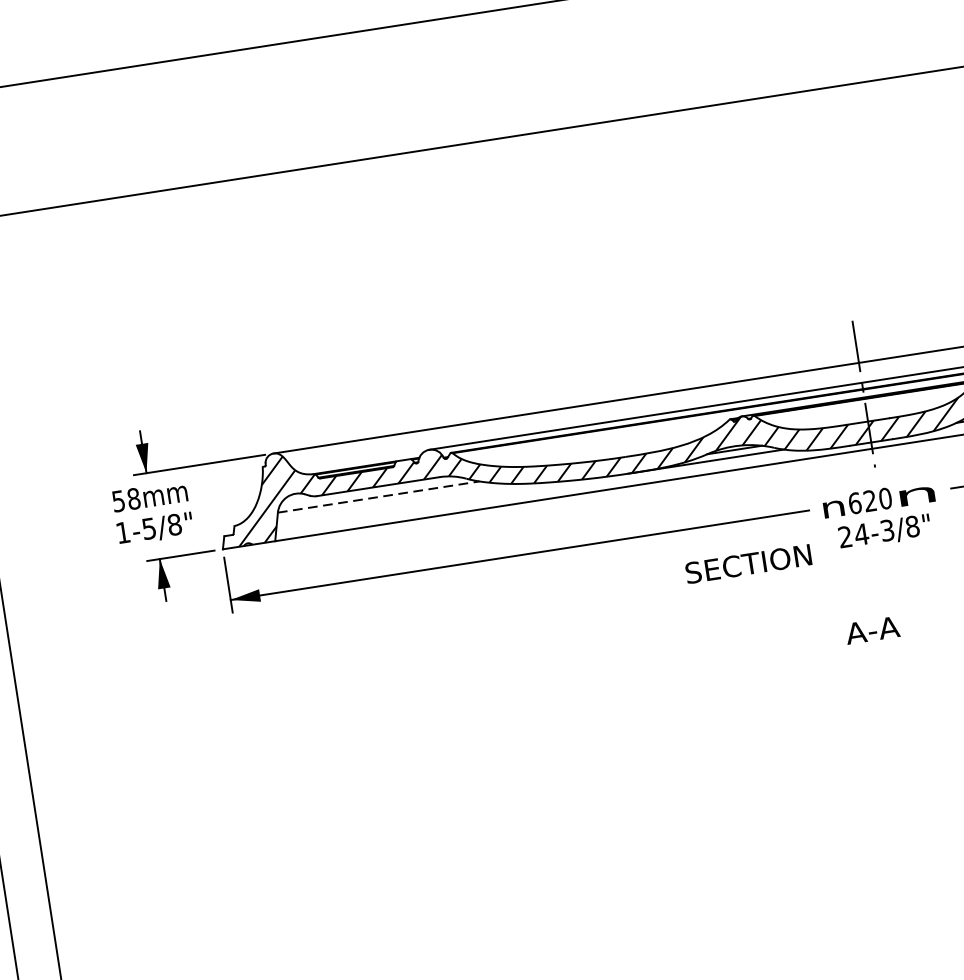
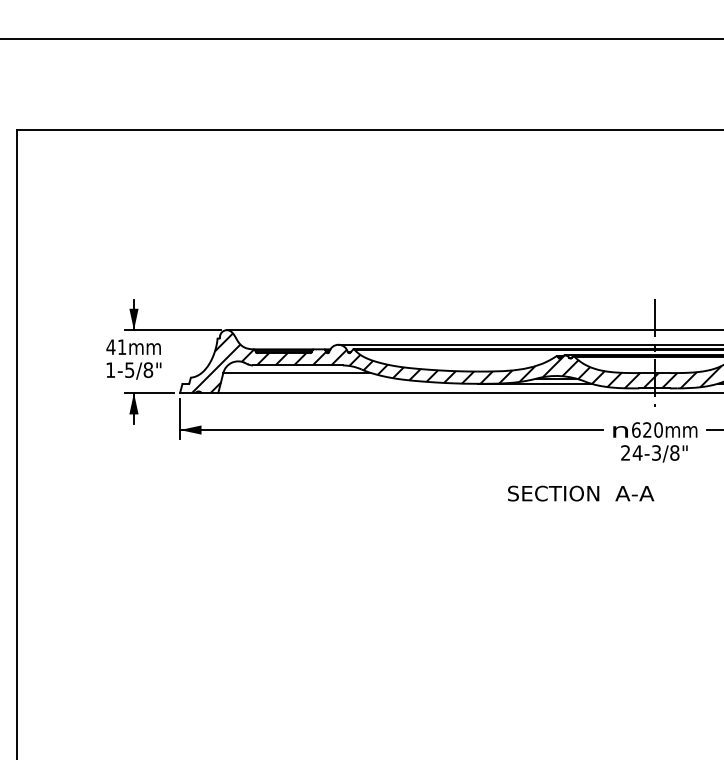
text: (917, 495) -> (681, 431), n -> mm
line: (379, 496) -> (297, 372), dashed -> solid
text: (126, 500) -> (116, 347), 58 -> 41
text: (748, 563) -> (553, 493), moved
text: (872, 630) -> (634, 493), moved

